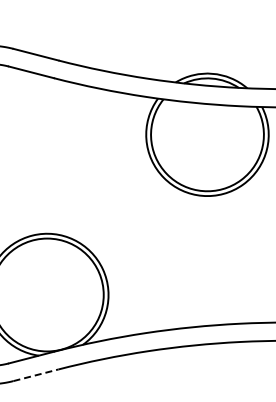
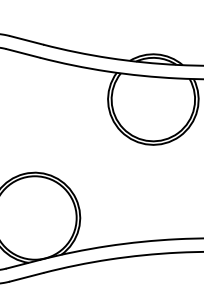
line: (36, 375) -> (26, 277), dashed -> solid

